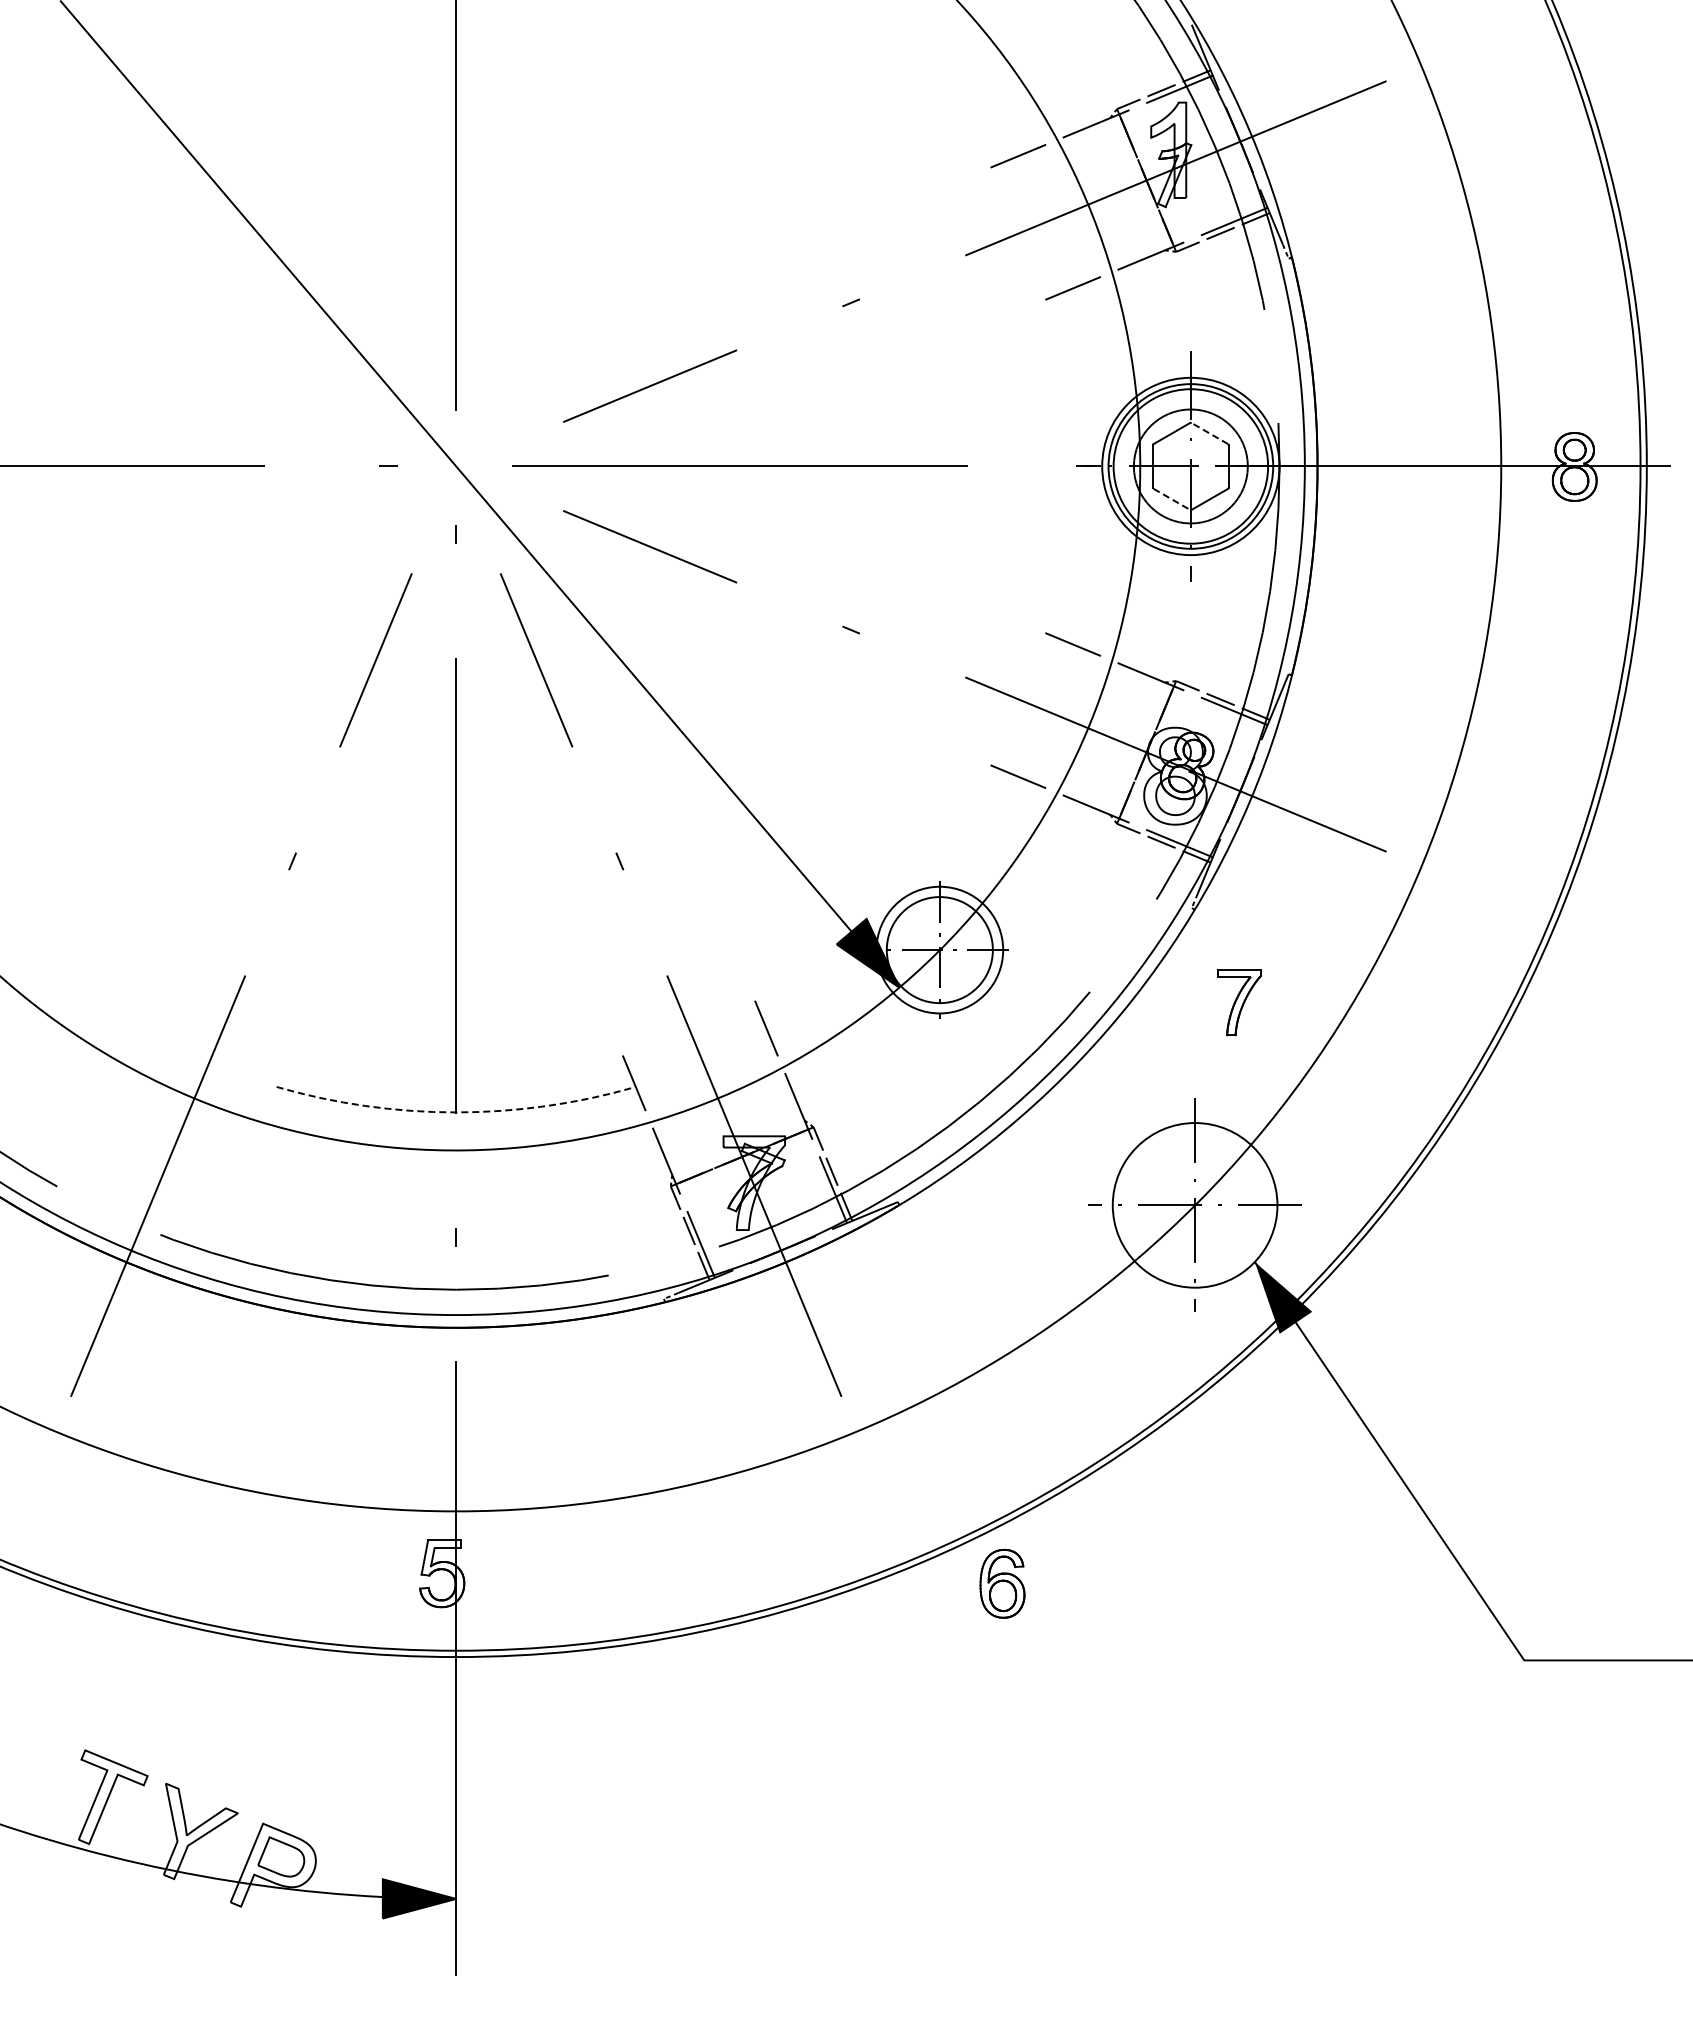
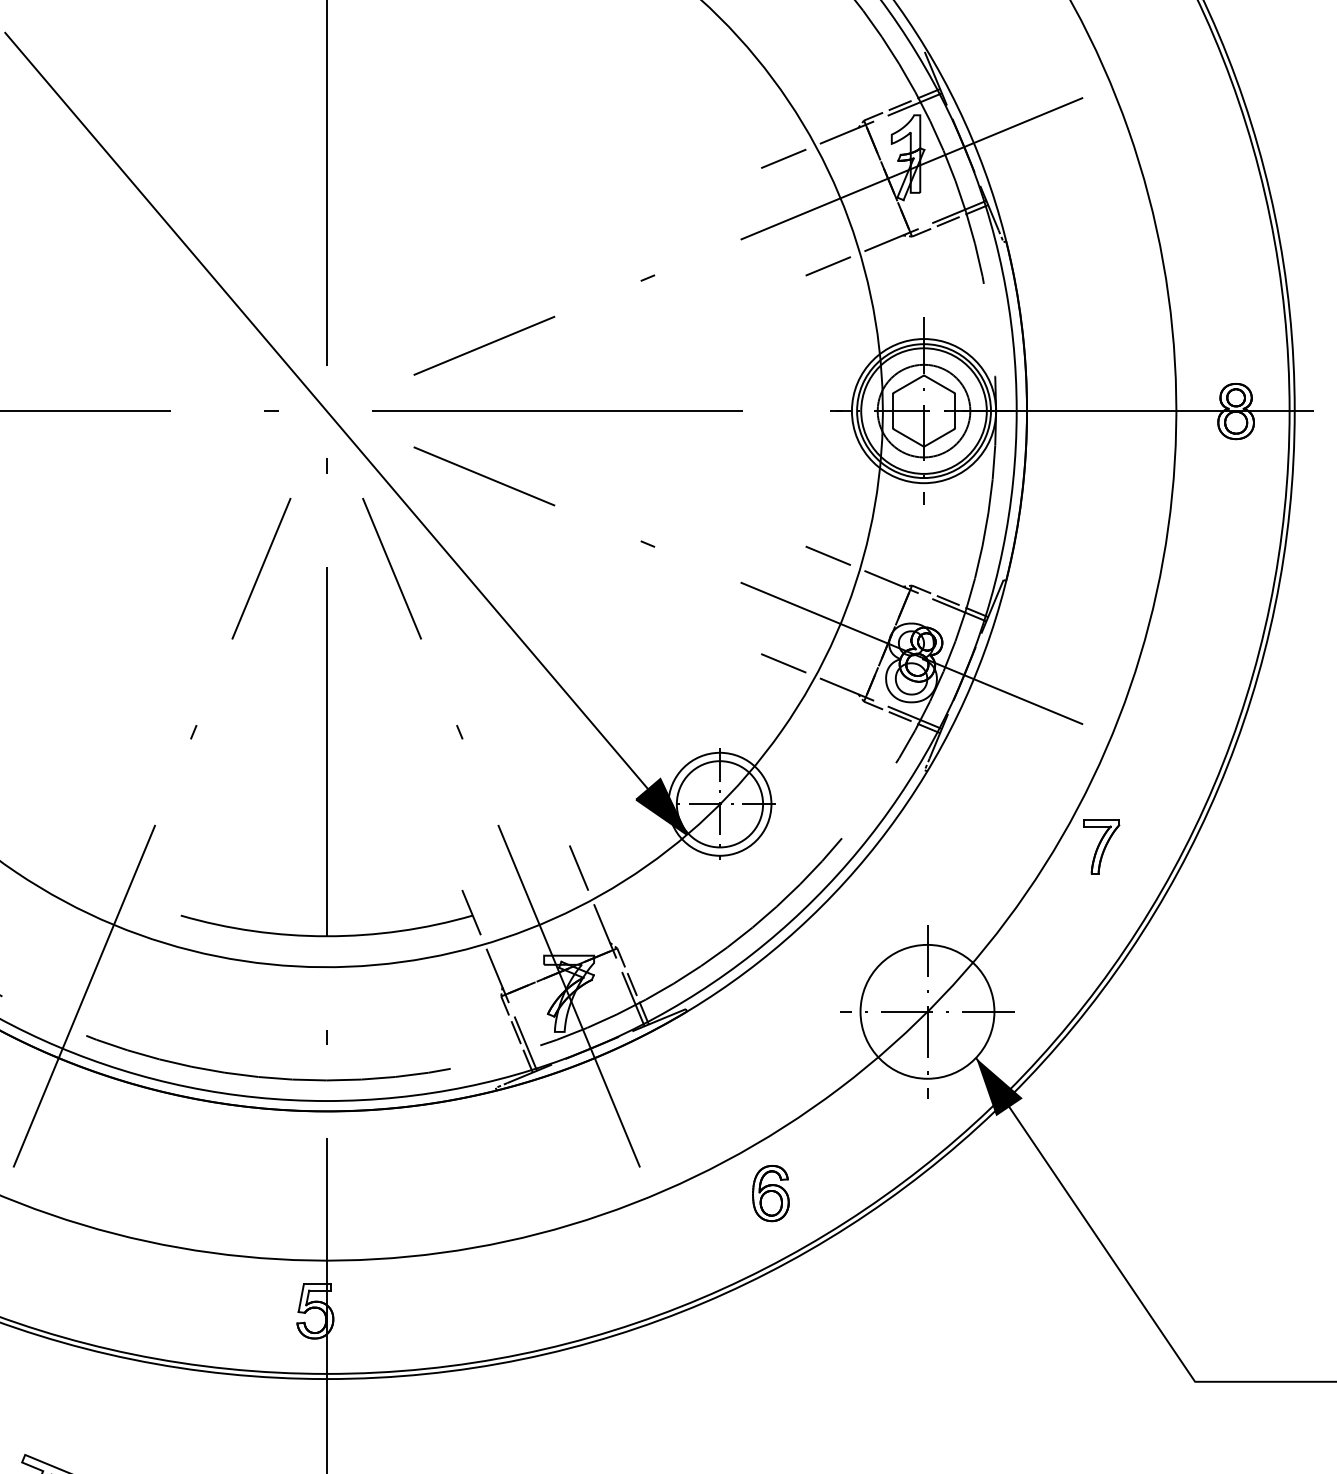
line: (1209, 433) -> (939, 384), dashed -> solid
line: (1172, 499) -> (909, 437), dashed -> solid
part: (1239, 1002) -> (1101, 846), moved
arc: (456, 1112) -> (326, 936), dashed -> solid
part: (1002, 1583) -> (770, 1193), moved

